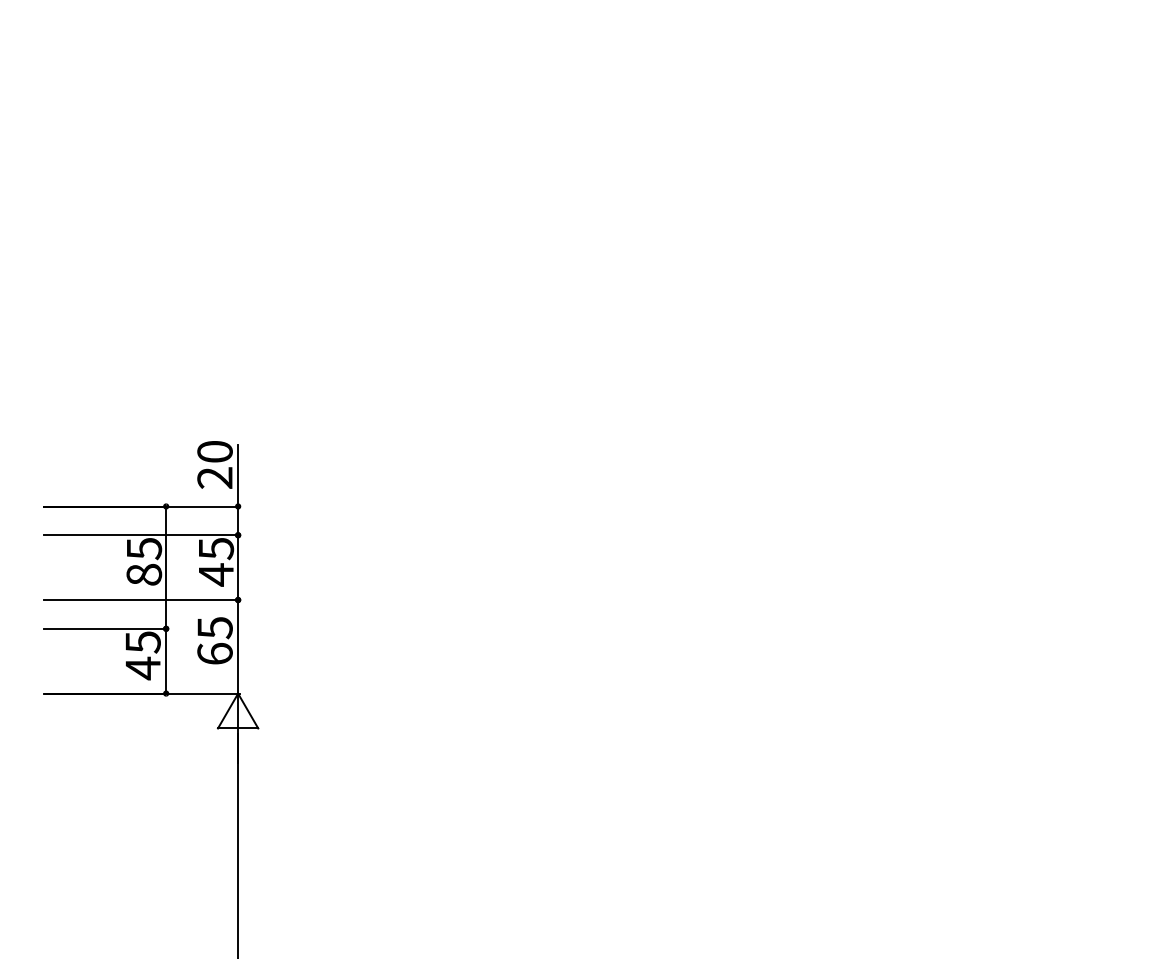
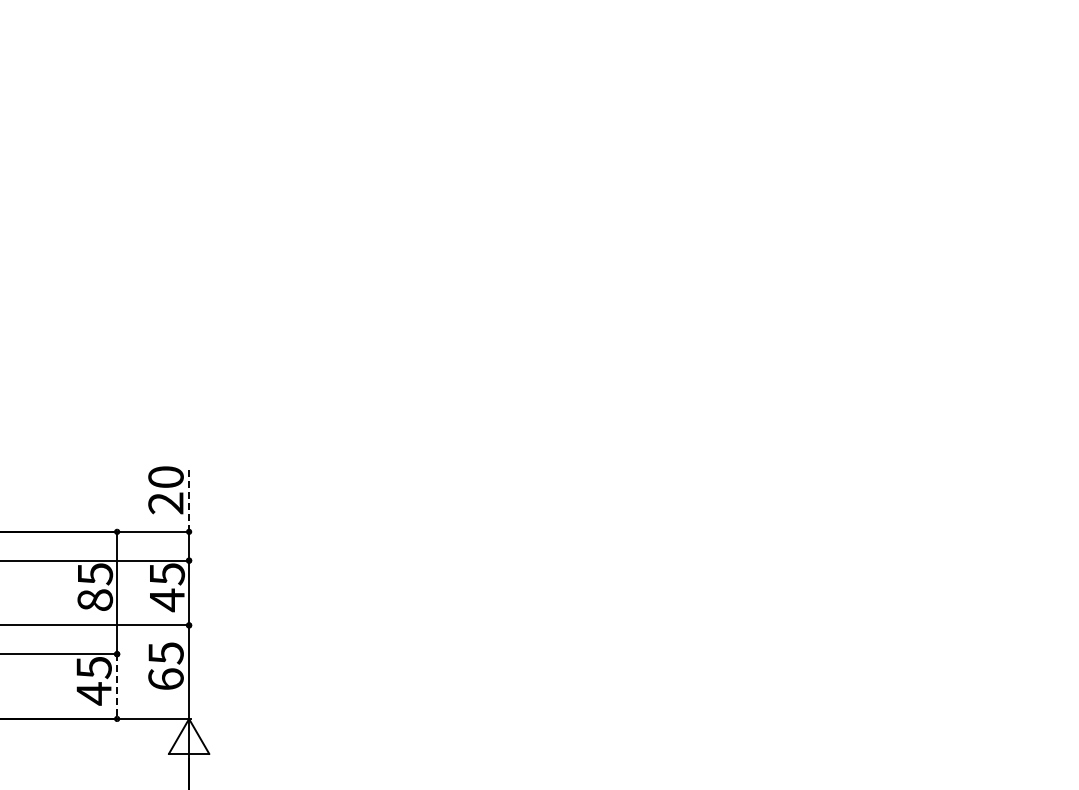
line: (238, 475) -> (189, 500), solid -> dashed
line: (166, 661) -> (117, 686), solid -> dashed

